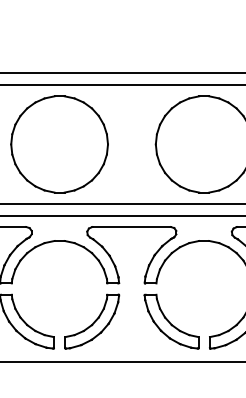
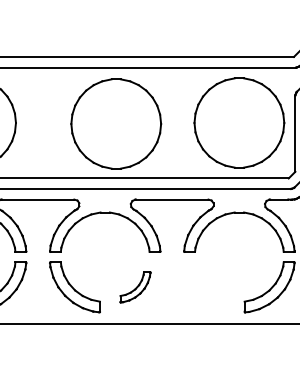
part: (59, 143) -> (116, 123), moved
part: (92, 321) -> (135, 287), size x0.6
part: (172, 321) -> (209, 287), removed

